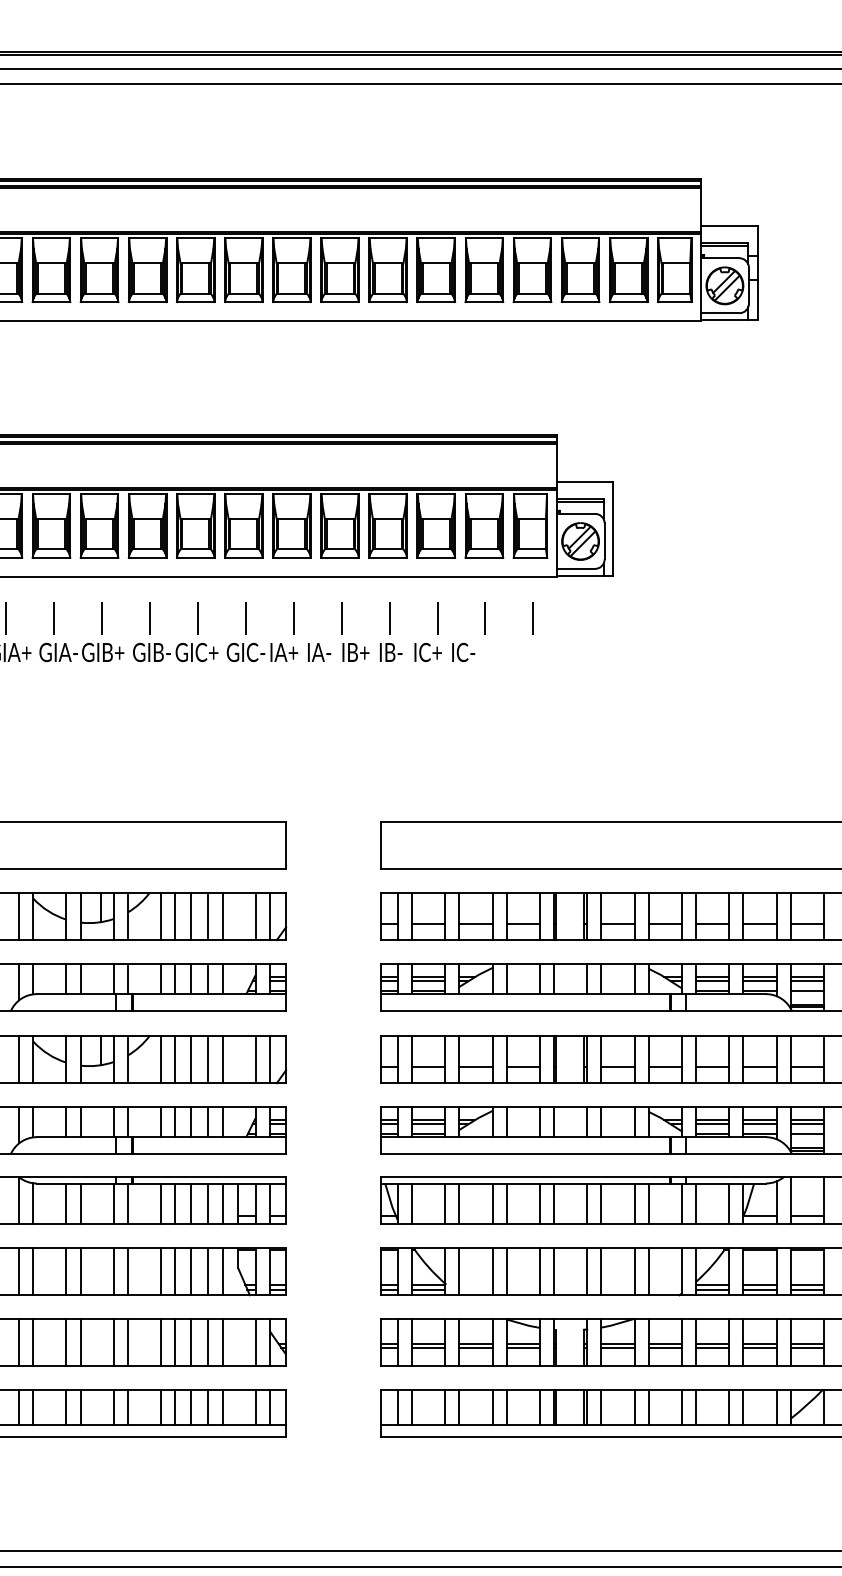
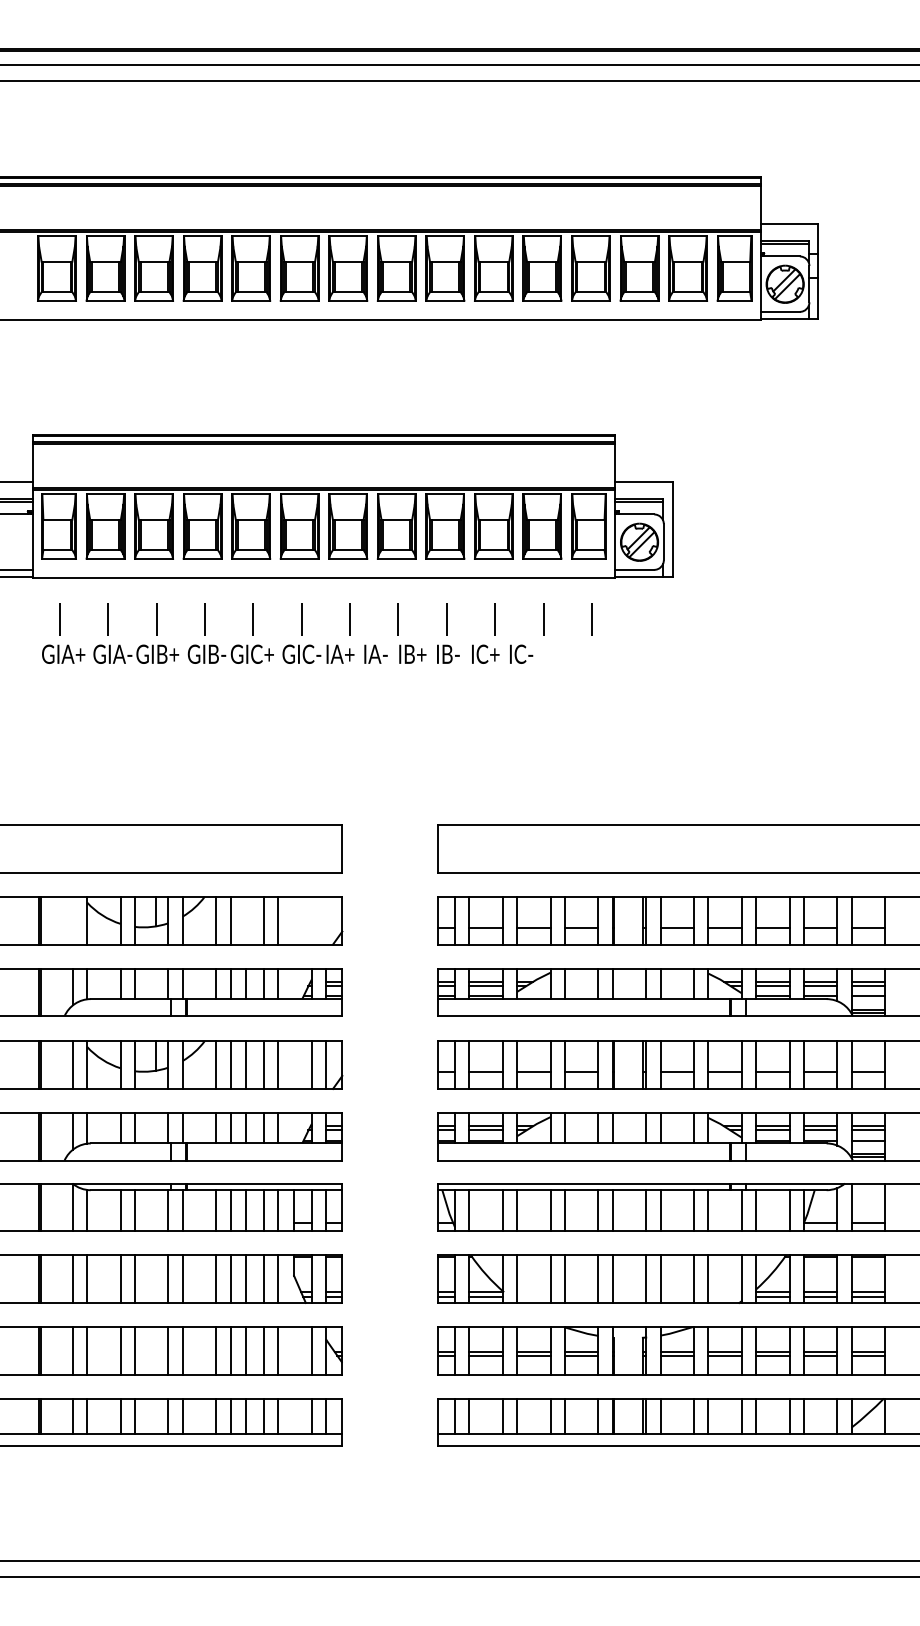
line: (18, 916) -> (72, 920), removed
line: (191, 916) -> (246, 920), removed
line: (255, 916) -> (311, 920), removed
line: (270, 916) -> (326, 920), removed

